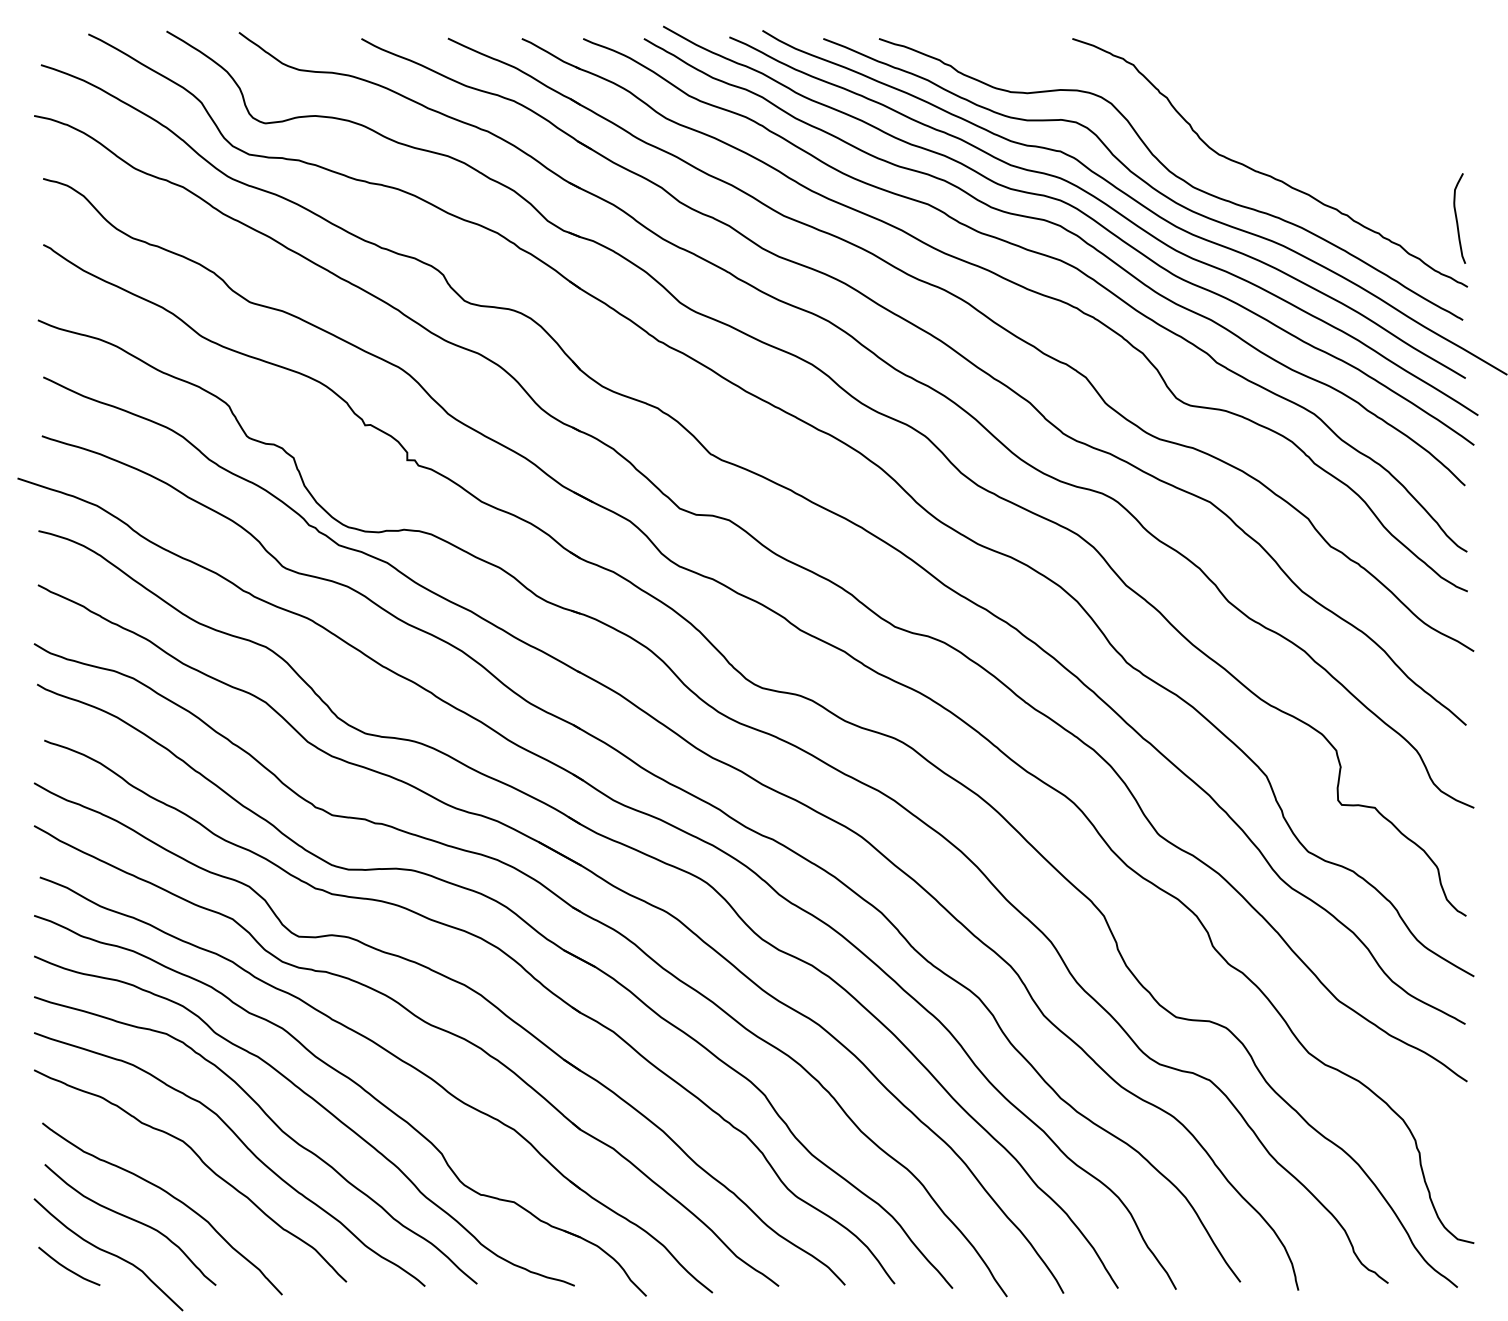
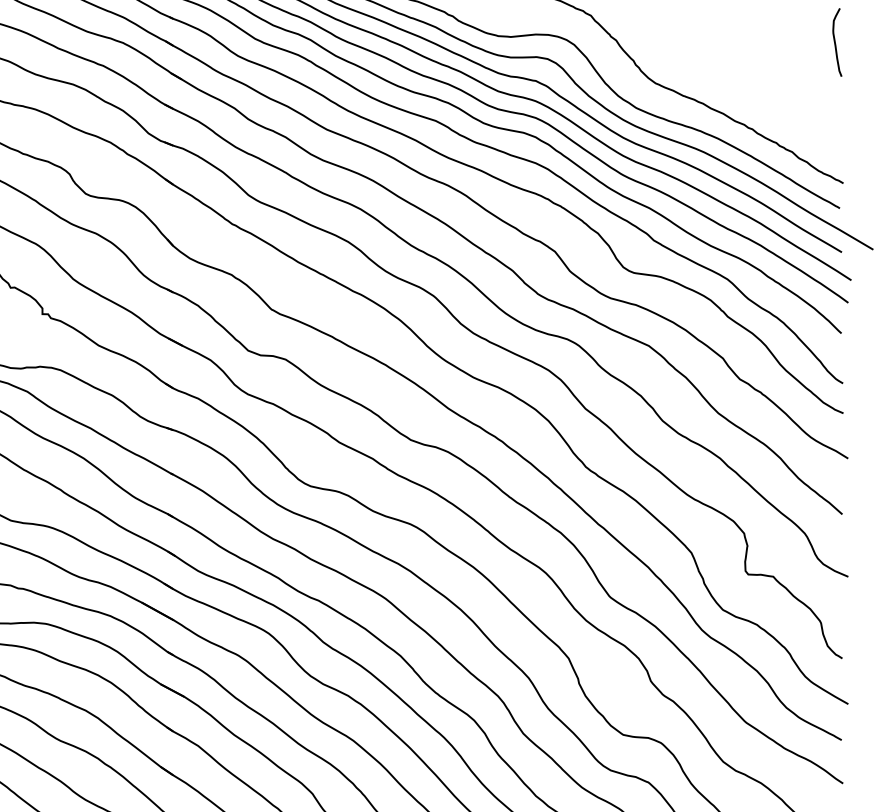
curve: (1457, 218) -> (835, 42), moved

